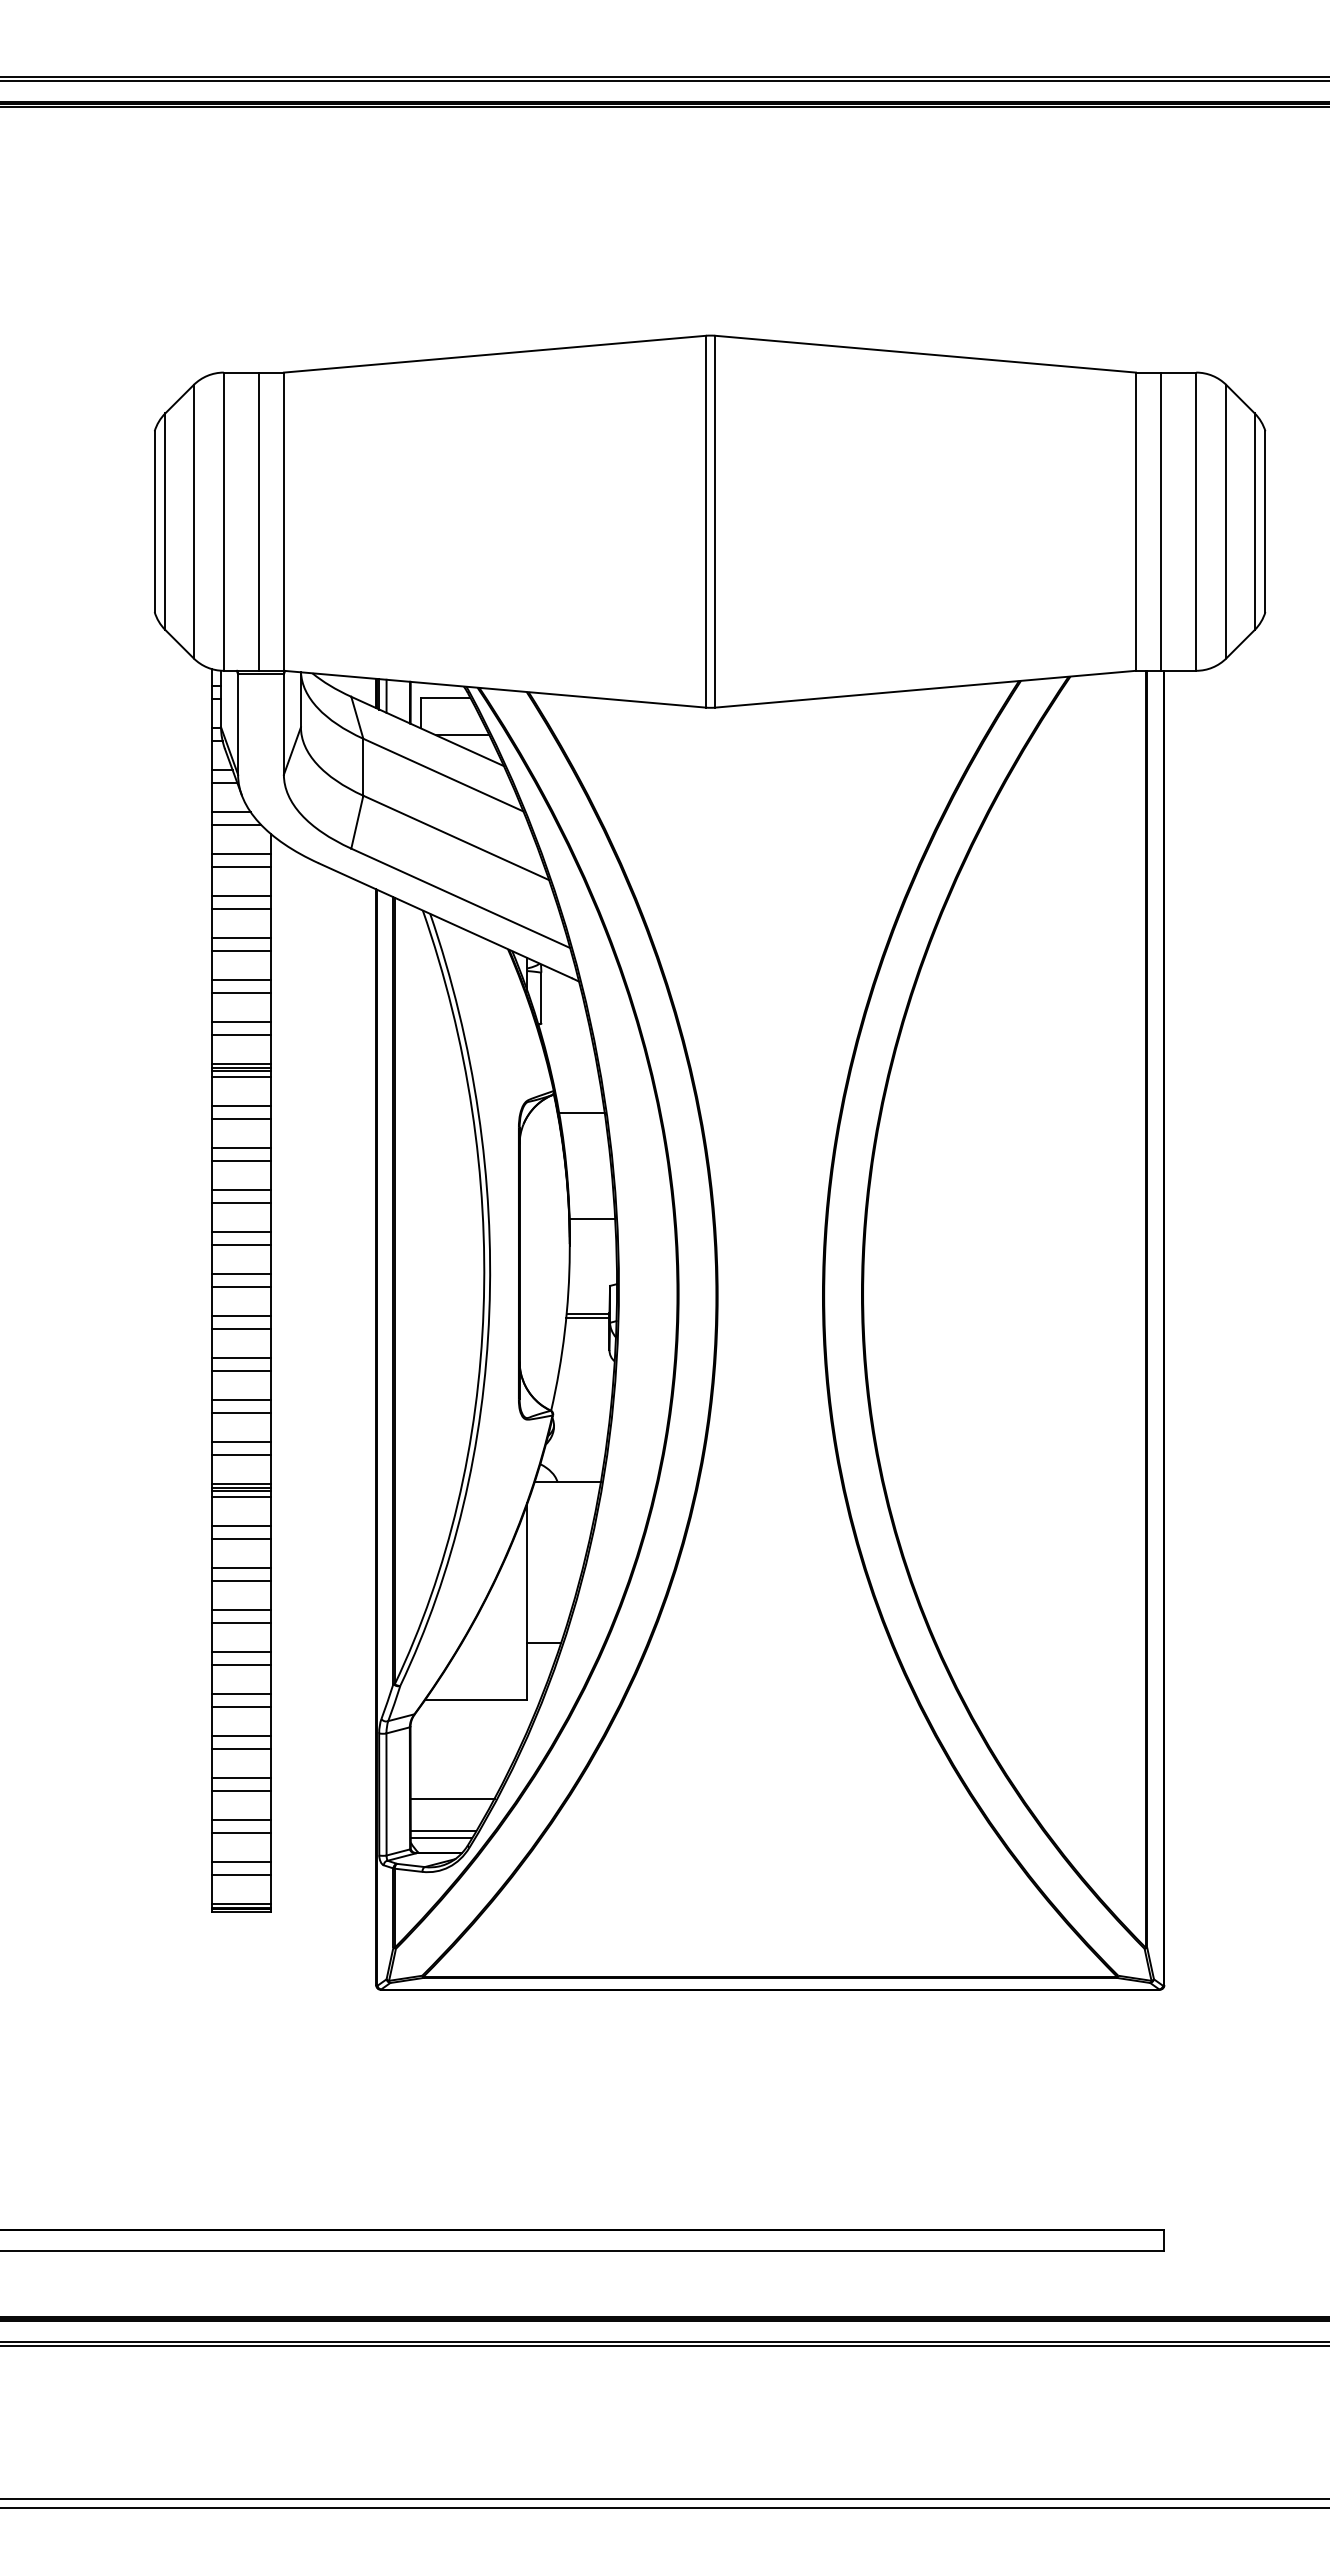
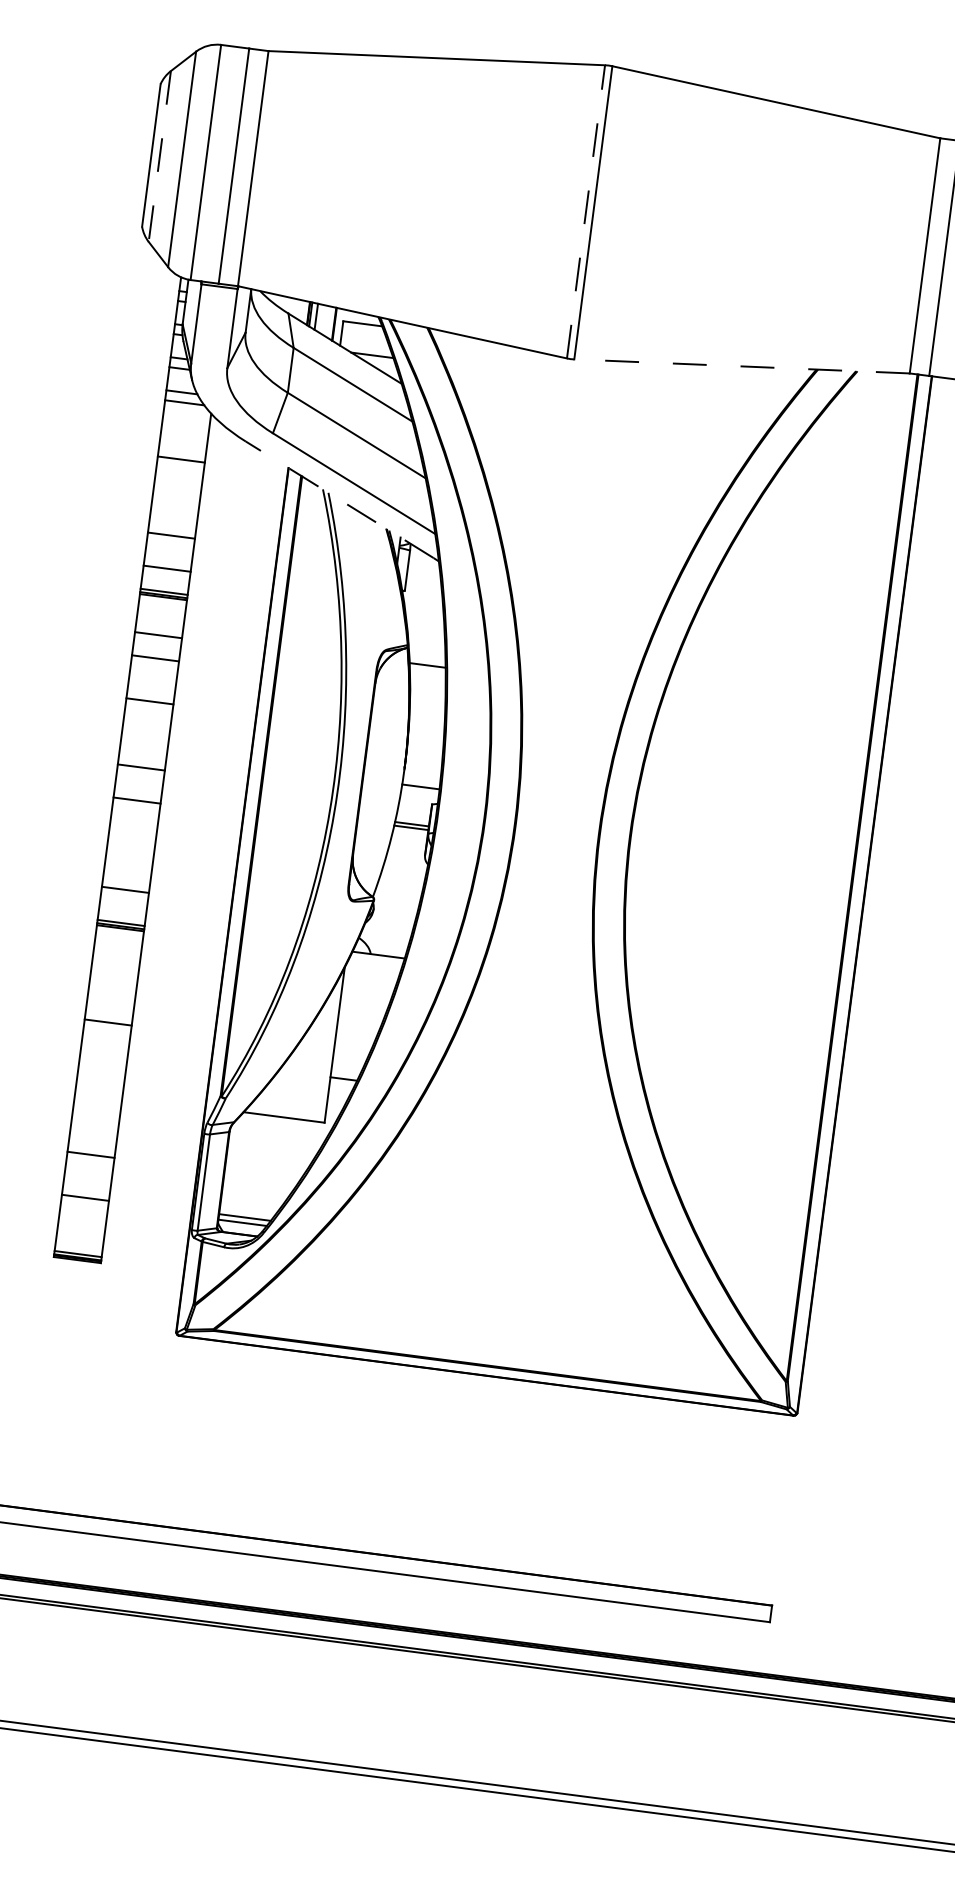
line: (705, 521) -> (585, 211), solid -> dashed
line: (165, 522) -> (159, 157), solid -> dashed
line: (925, 689) -> (741, 366), solid -> dashed
line: (241, 854) -> (185, 426), removed
line: (241, 866) -> (184, 436), removed
line: (241, 908) -> (180, 469), removed
line: (445, 920) -> (339, 499), solid -> dashed
line: (241, 938) -> (177, 492), removed
line: (241, 950) -> (175, 502), removed
line: (241, 980) -> (172, 526), removed
line: (241, 1022) -> (168, 559), removed
line: (241, 1077) -> (162, 602), removed
line: (241, 1106) -> (159, 625), removed
line: (241, 1160) -> (154, 667), removed
line: (241, 1190) -> (151, 691), removed
line: (592, 1218) -> (420, 786), moved
line: (241, 1232) -> (147, 724), removed
line: (241, 1244) -> (145, 734), removed
line: (241, 1274) -> (142, 757), removed
line: (241, 1316) -> (138, 790), removed
line: (241, 1358) -> (134, 824), removed
line: (241, 1370) -> (132, 833), removed
line: (241, 1400) -> (129, 857), removed
line: (241, 1412) -> (128, 866), removed
line: (241, 1454) -> (124, 899), removed
line: (241, 1497) -> (119, 933), removed
line: (241, 1526) -> (116, 956), removed
line: (241, 1538) -> (115, 965), removed
line: (241, 1568) -> (112, 989), removed
line: (241, 1580) -> (111, 999), removed
line: (241, 1622) -> (107, 1032), removed
line: (241, 1652) -> (104, 1055), removed
line: (241, 1664) -> (102, 1065), removed
line: (241, 1694) -> (99, 1088), removed
line: (241, 1706) -> (98, 1098), removed
line: (241, 1736) -> (95, 1122), removed
line: (241, 1748) -> (94, 1131), removed
line: (241, 1790) -> (89, 1164), removed
line: (452, 1798) -> (255, 1192), removed
line: (241, 1820) -> (86, 1188), removed
line: (241, 1862) -> (82, 1221), removed
line: (241, 1874) -> (81, 1230), removed

